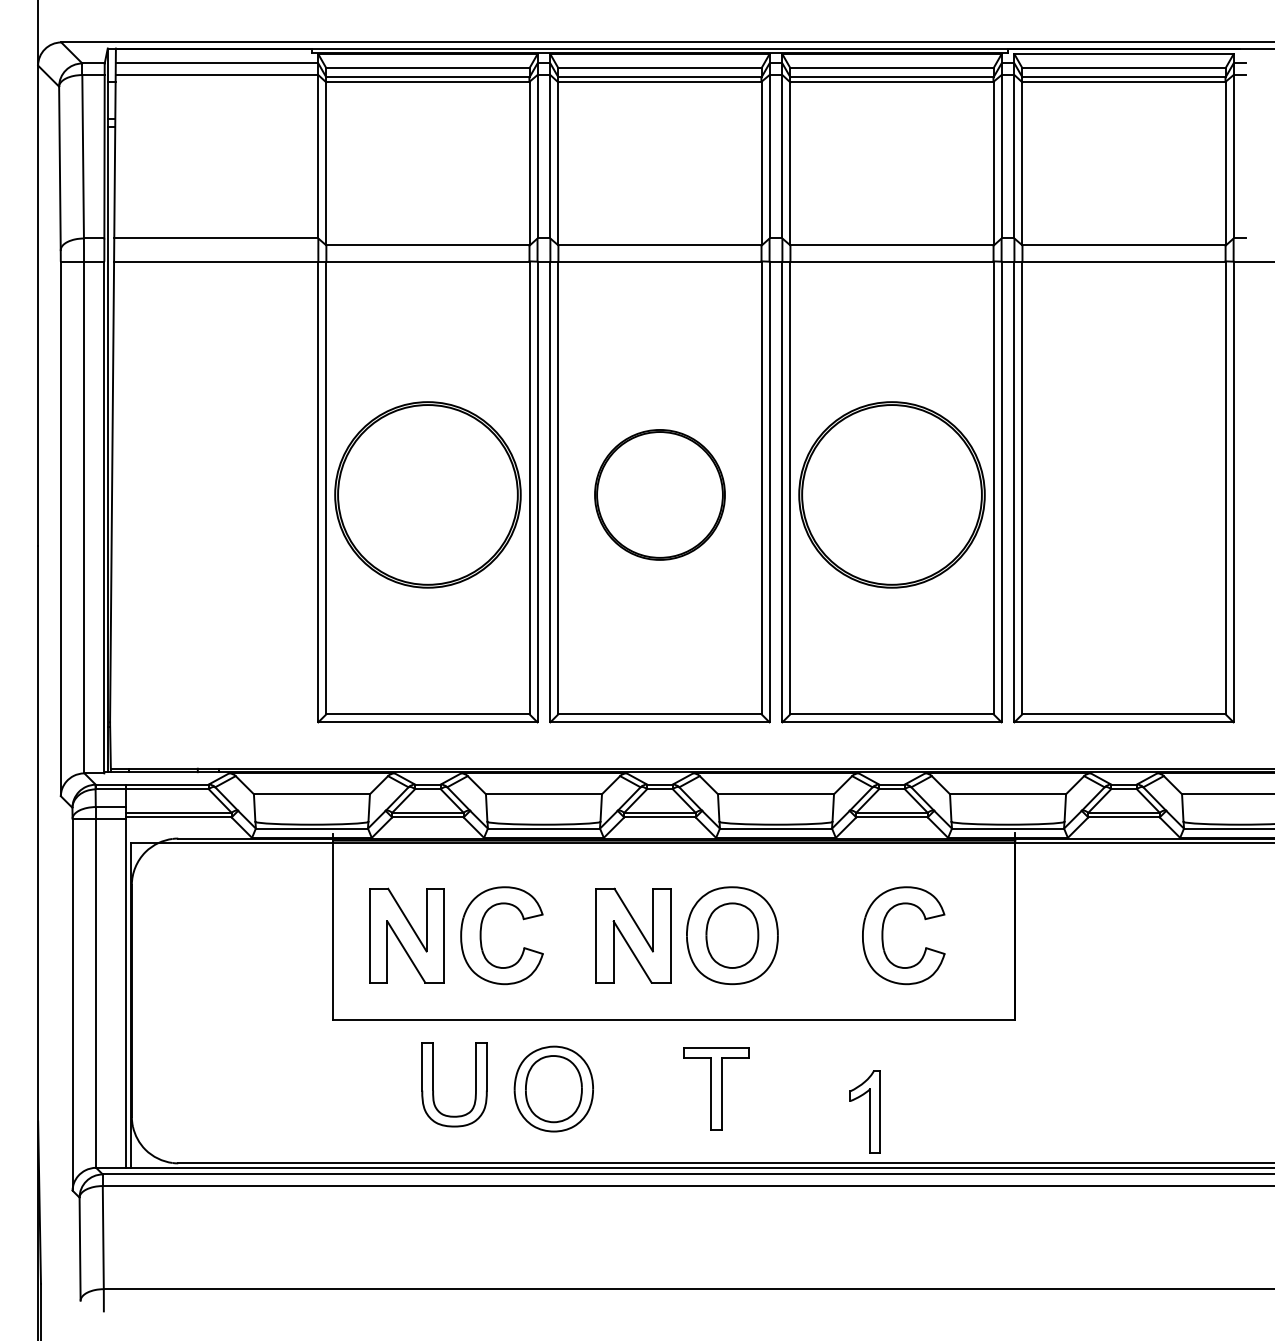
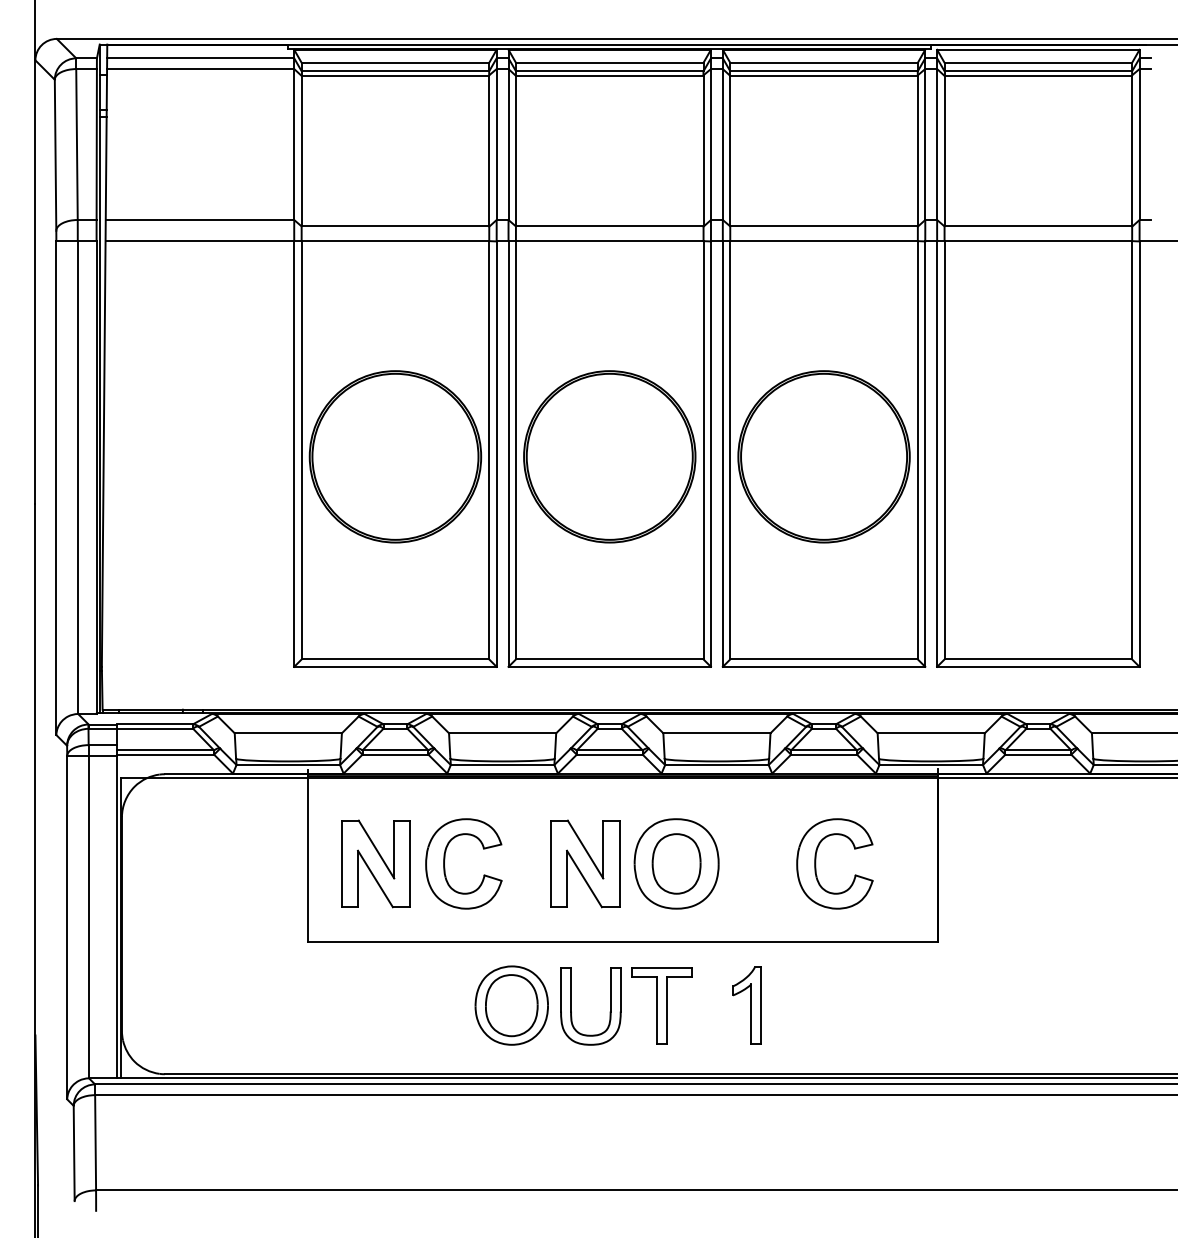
part: (659, 494) -> (609, 456), size x1.43
part: (433, 1084) -> (571, 1005), moved
part: (864, 1111) -> (746, 1005), moved

